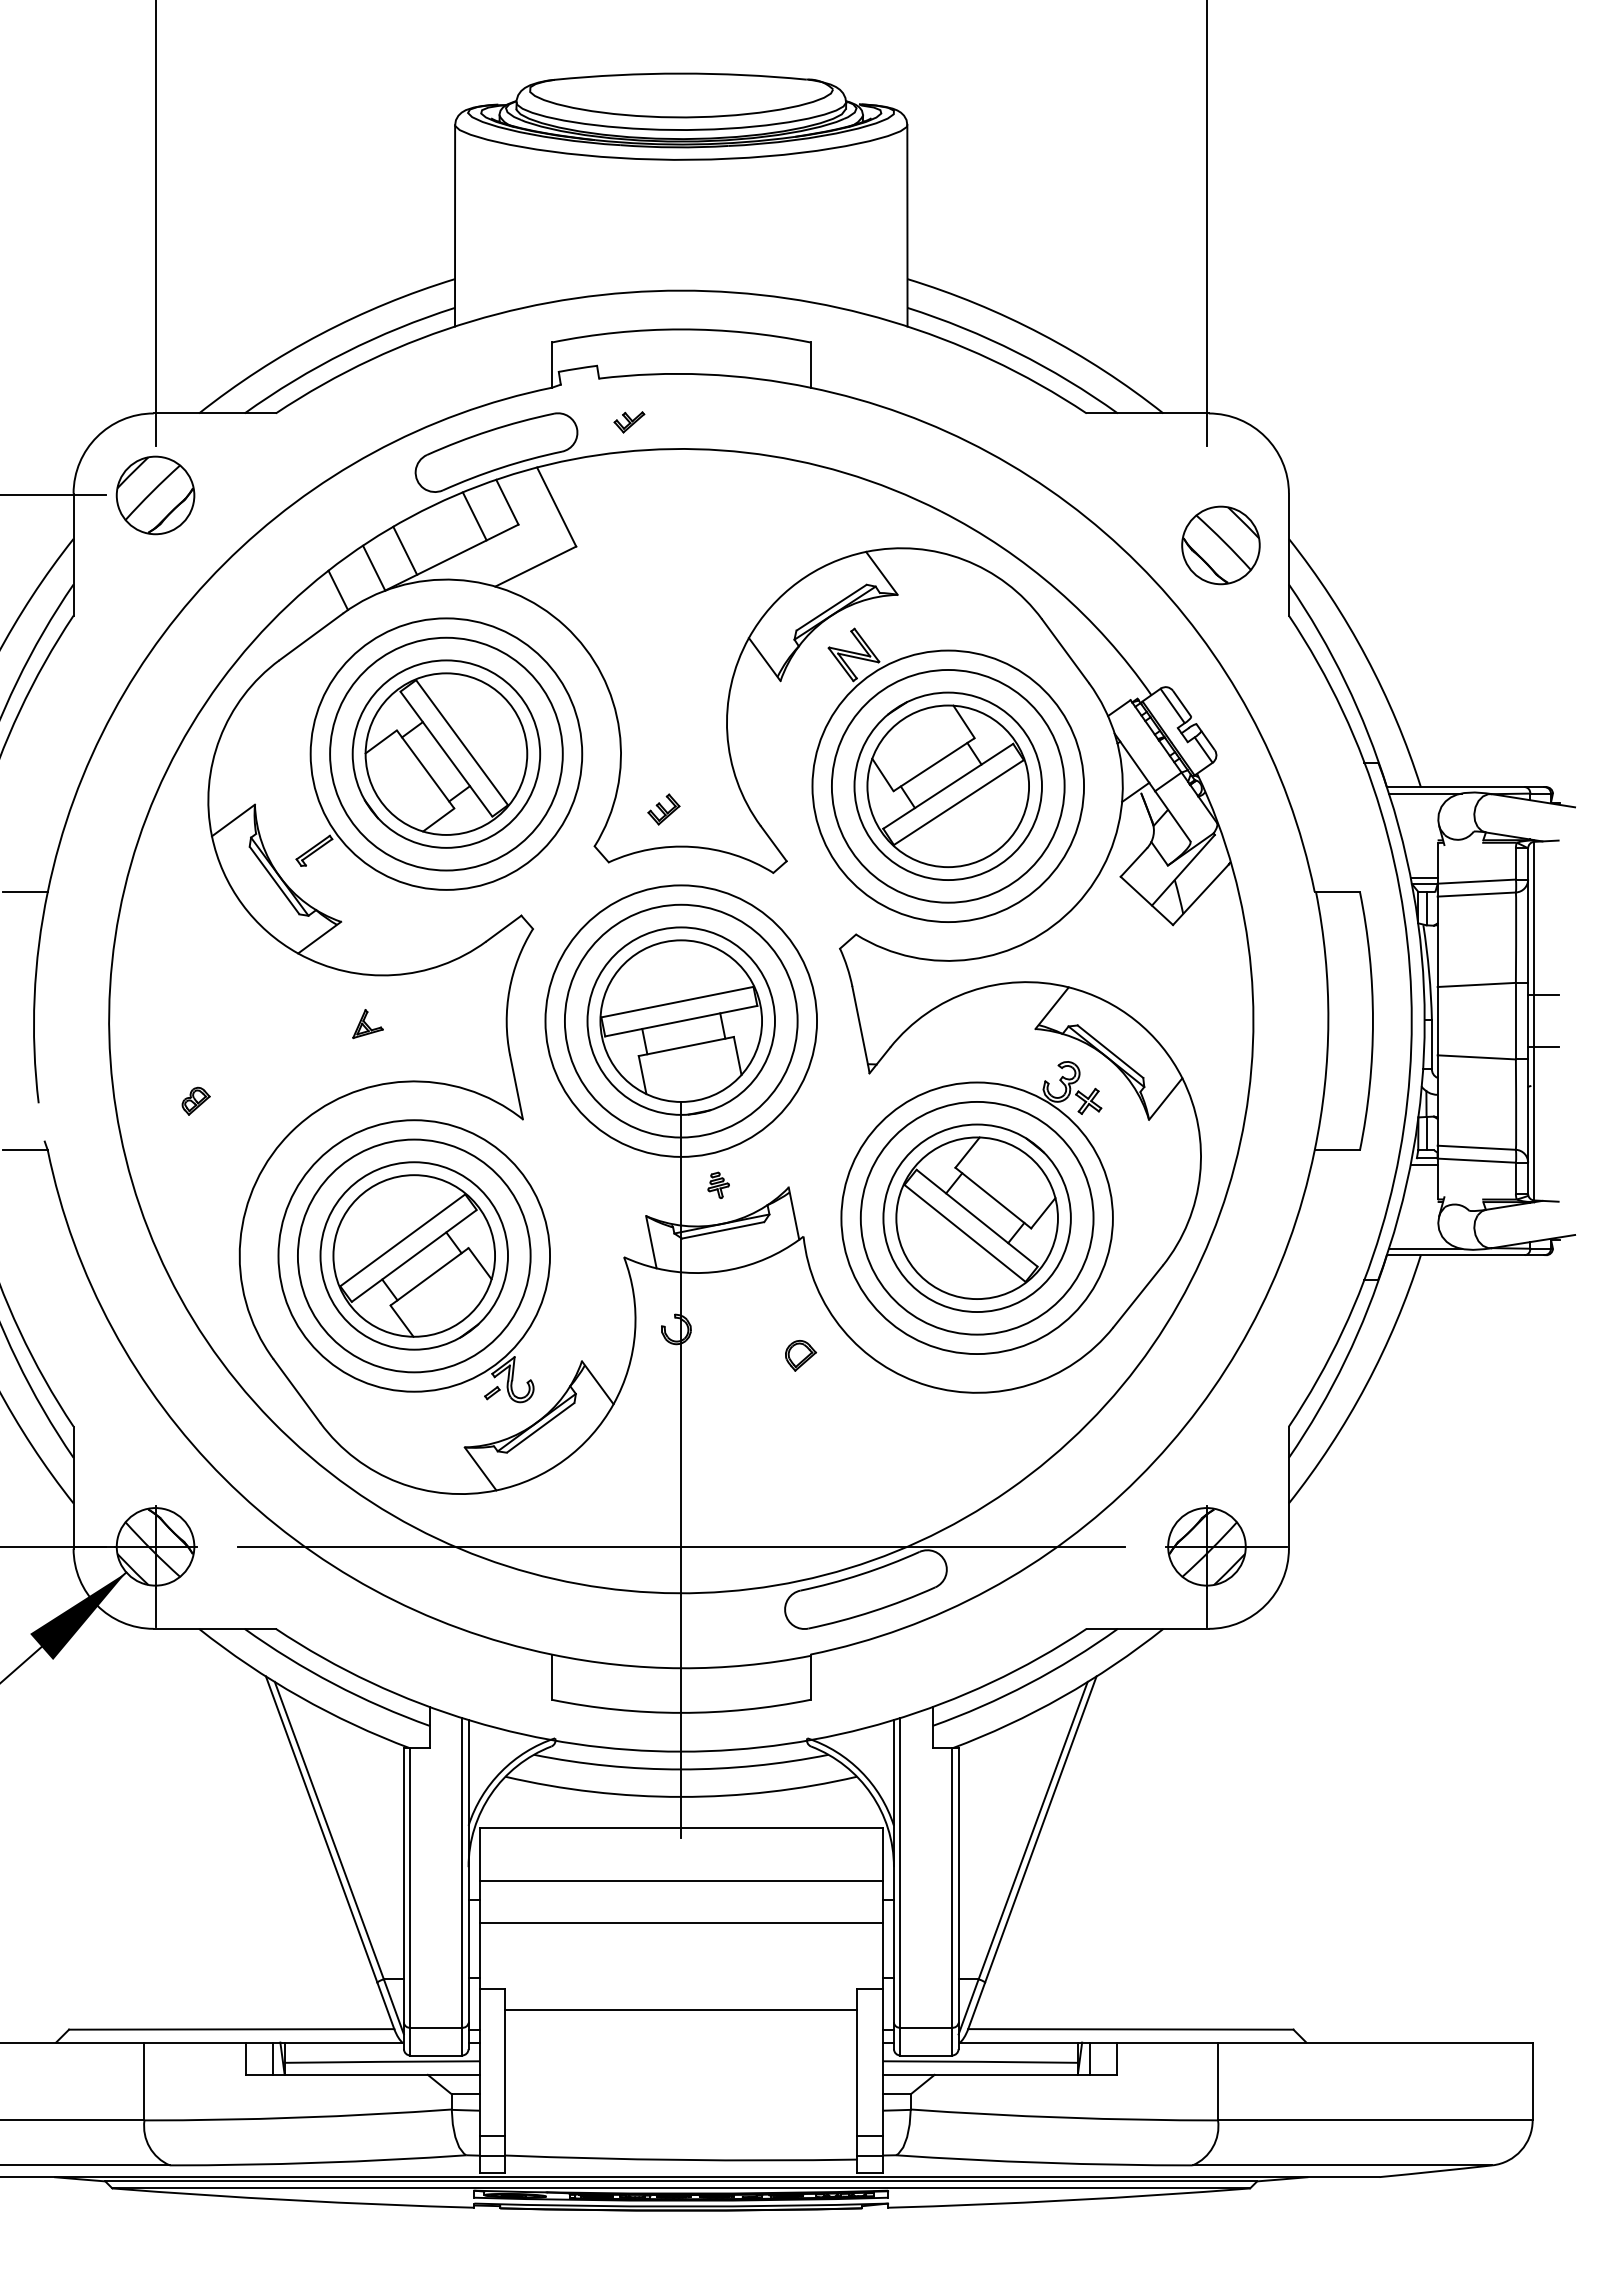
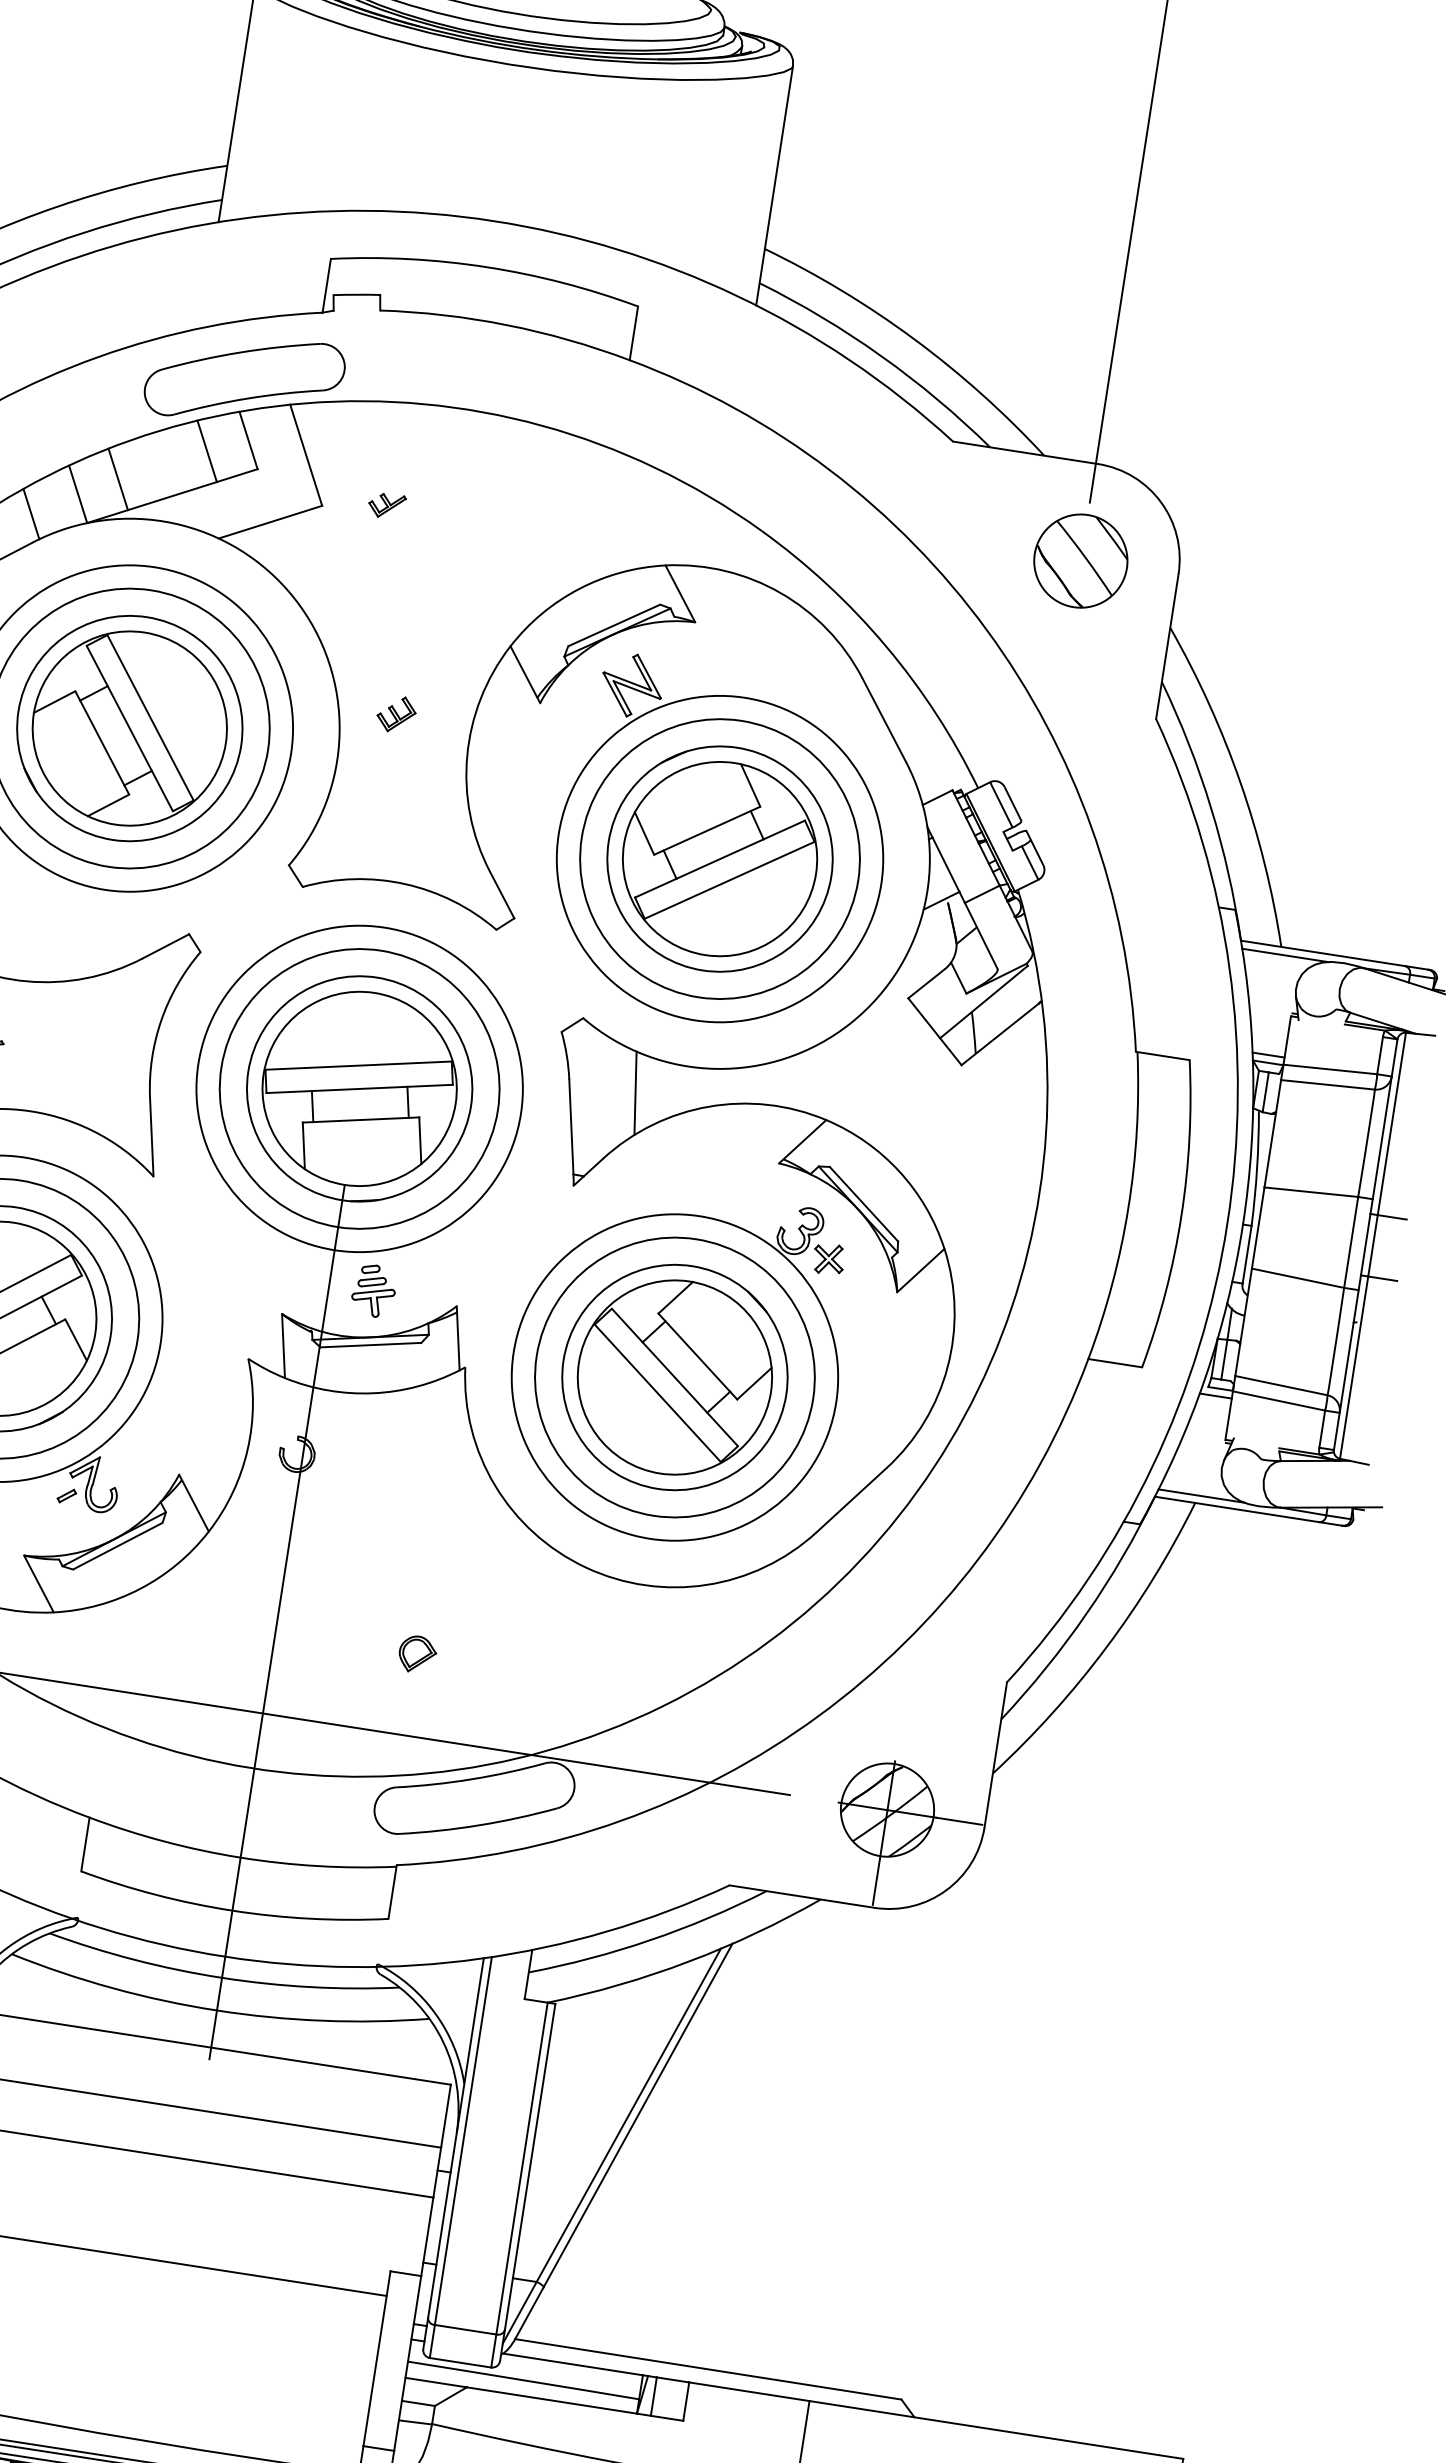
part: (629, 422) -> (386, 506), moved
part: (1220, 545) -> (1080, 561), moved
part: (663, 809) -> (396, 714), moved
line: (908, 989) -> (635, 1093), added
part: (718, 1185) -> (373, 1291), size x1.67
part: (801, 1355) -> (418, 1654), moved

